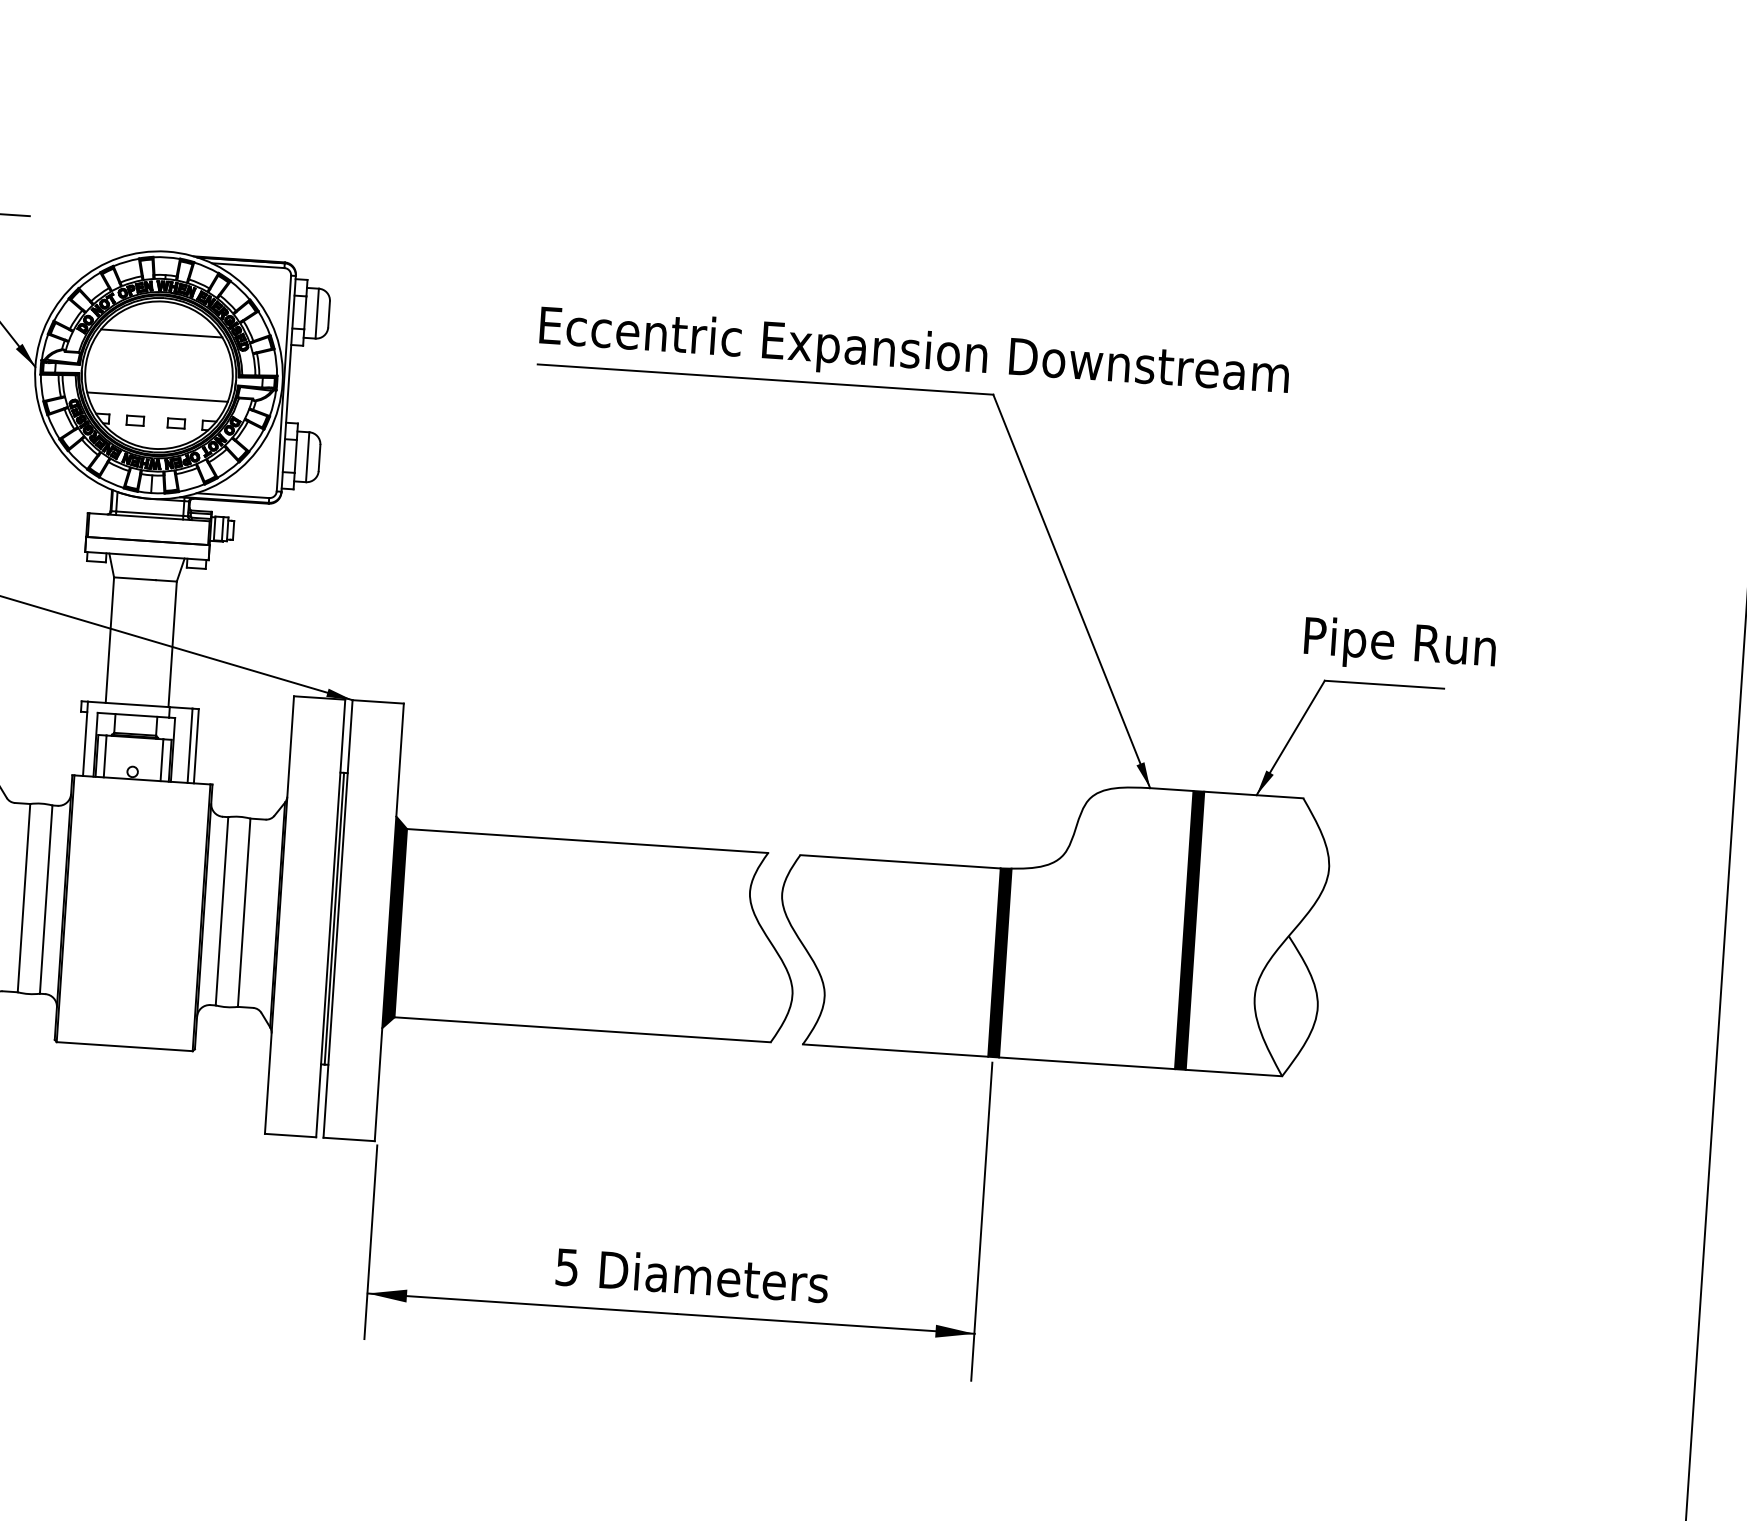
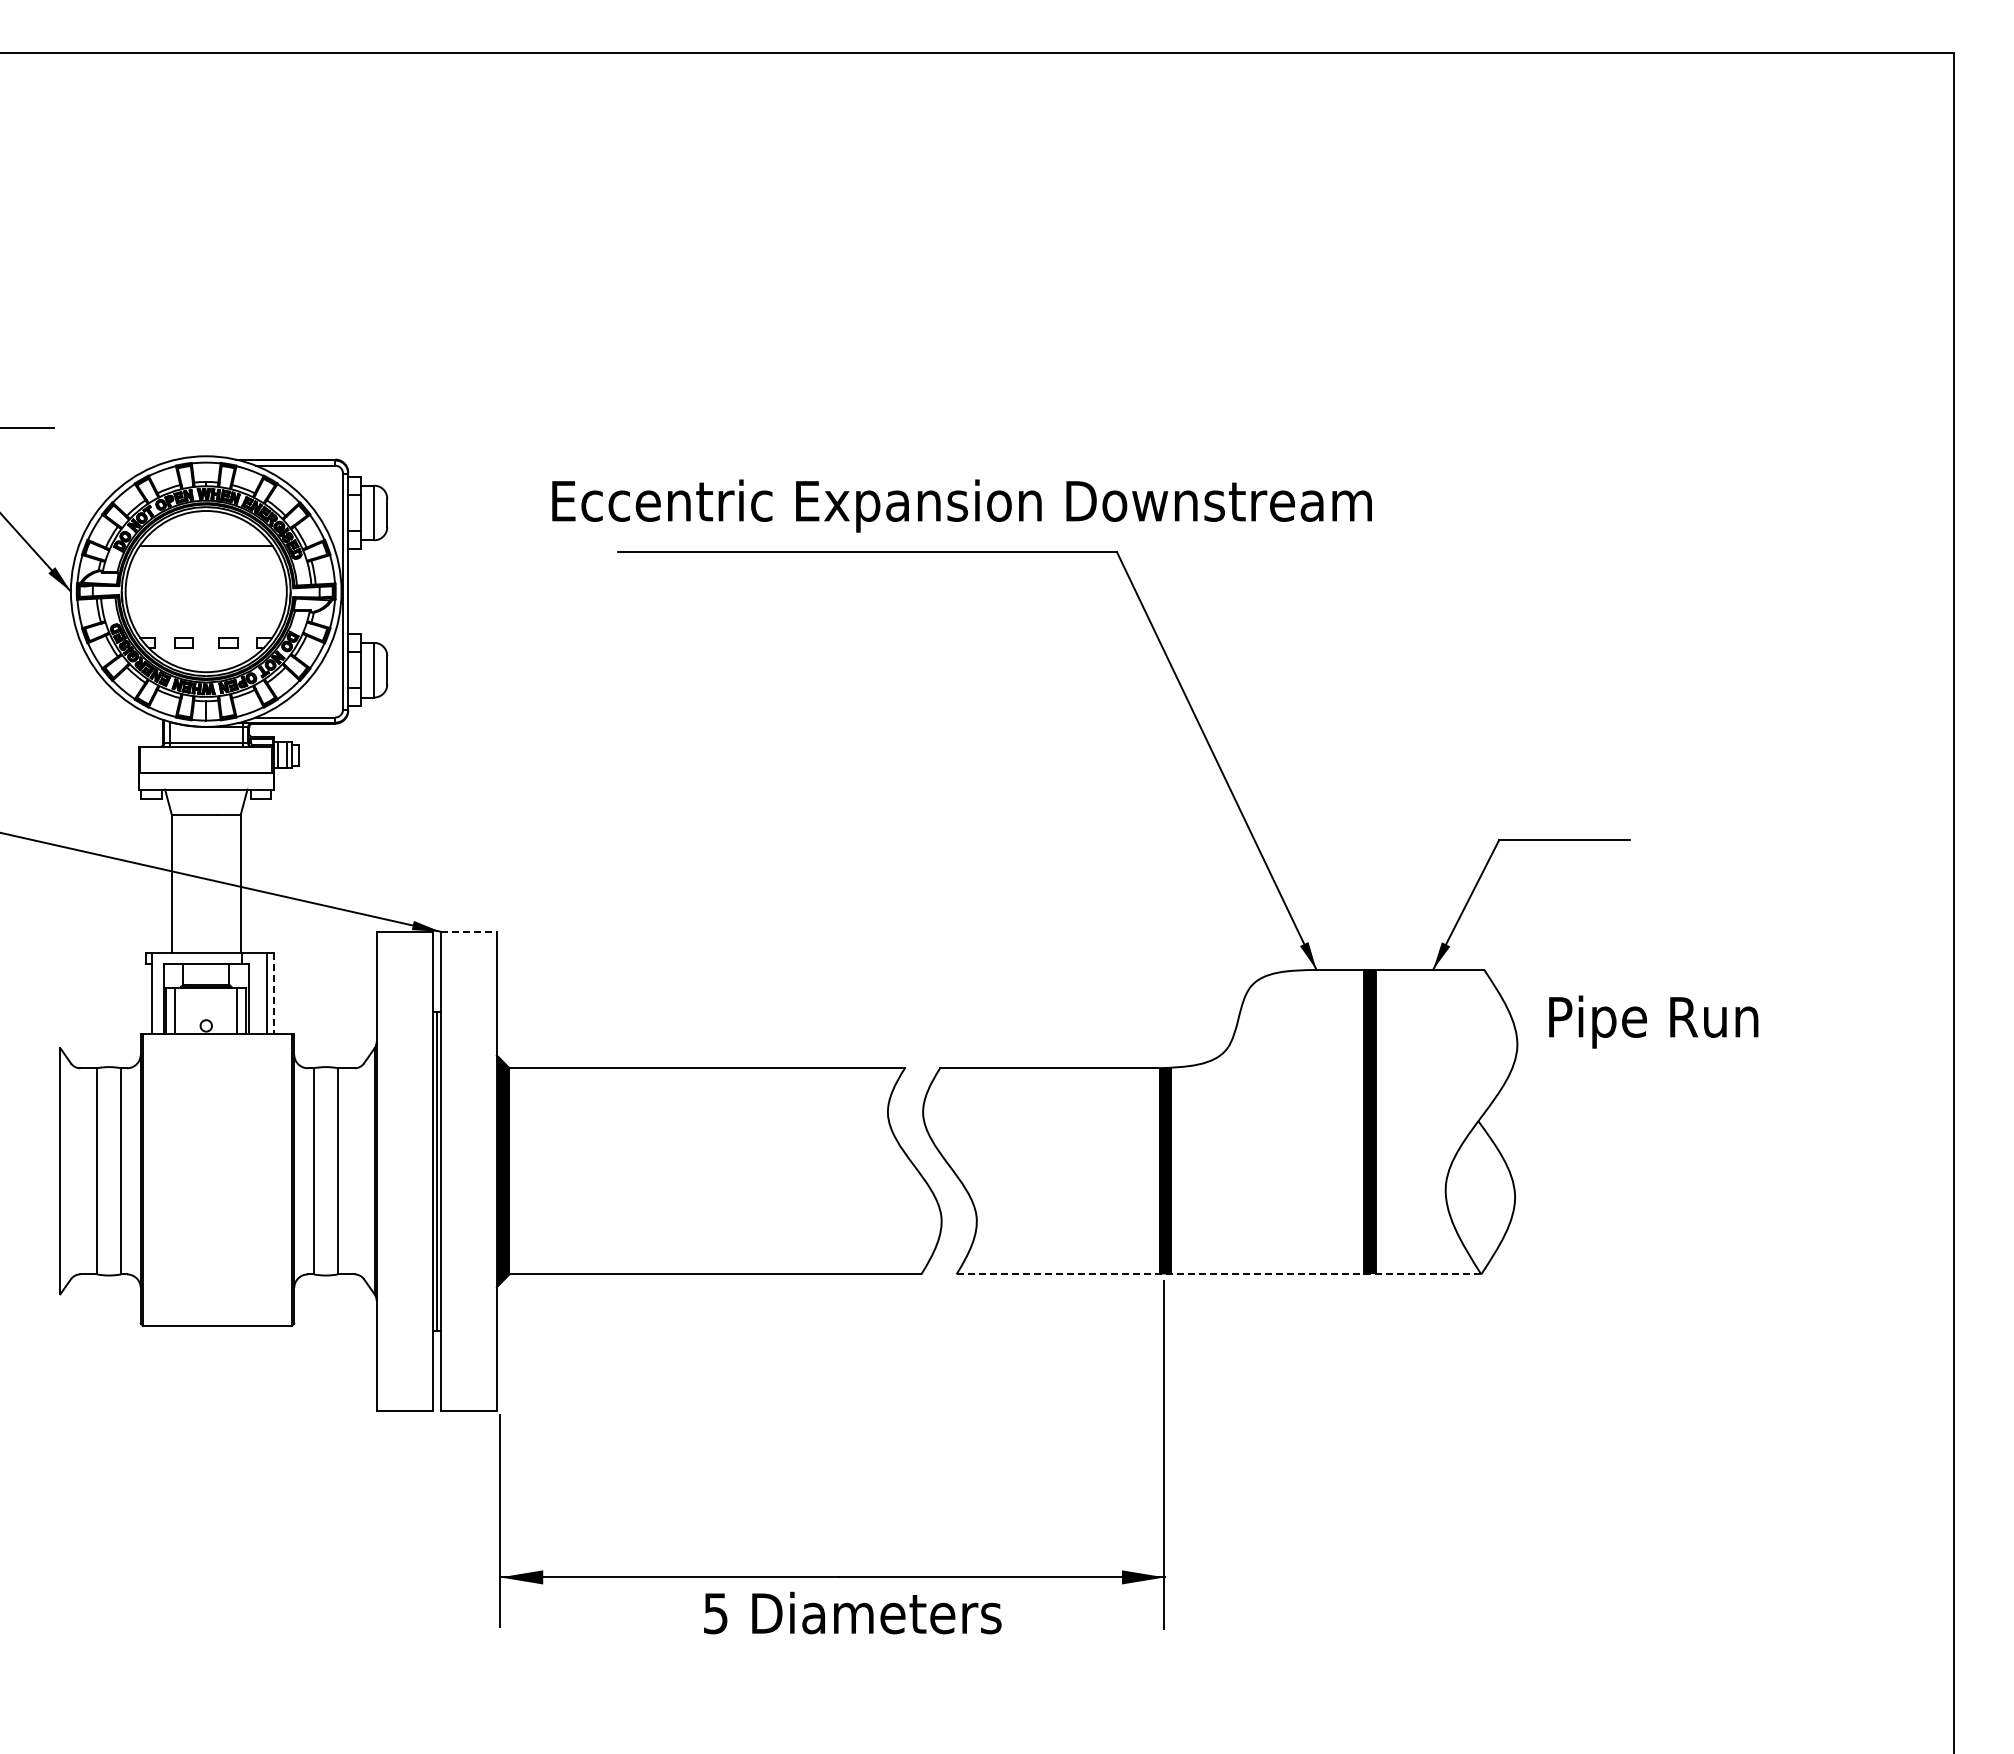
text: (913, 353) -> (961, 505), moved
line: (157, 397) -> (206, 615), removed
text: (1399, 645) -> (1653, 1021), moved
line: (378, 701) -> (469, 931), solid -> dashed
line: (196, 746) -> (273, 993), solid -> dashed
line: (1042, 1060) -> (1218, 1274), solid -> dashed
text: (692, 1274) -> (852, 1612), moved

